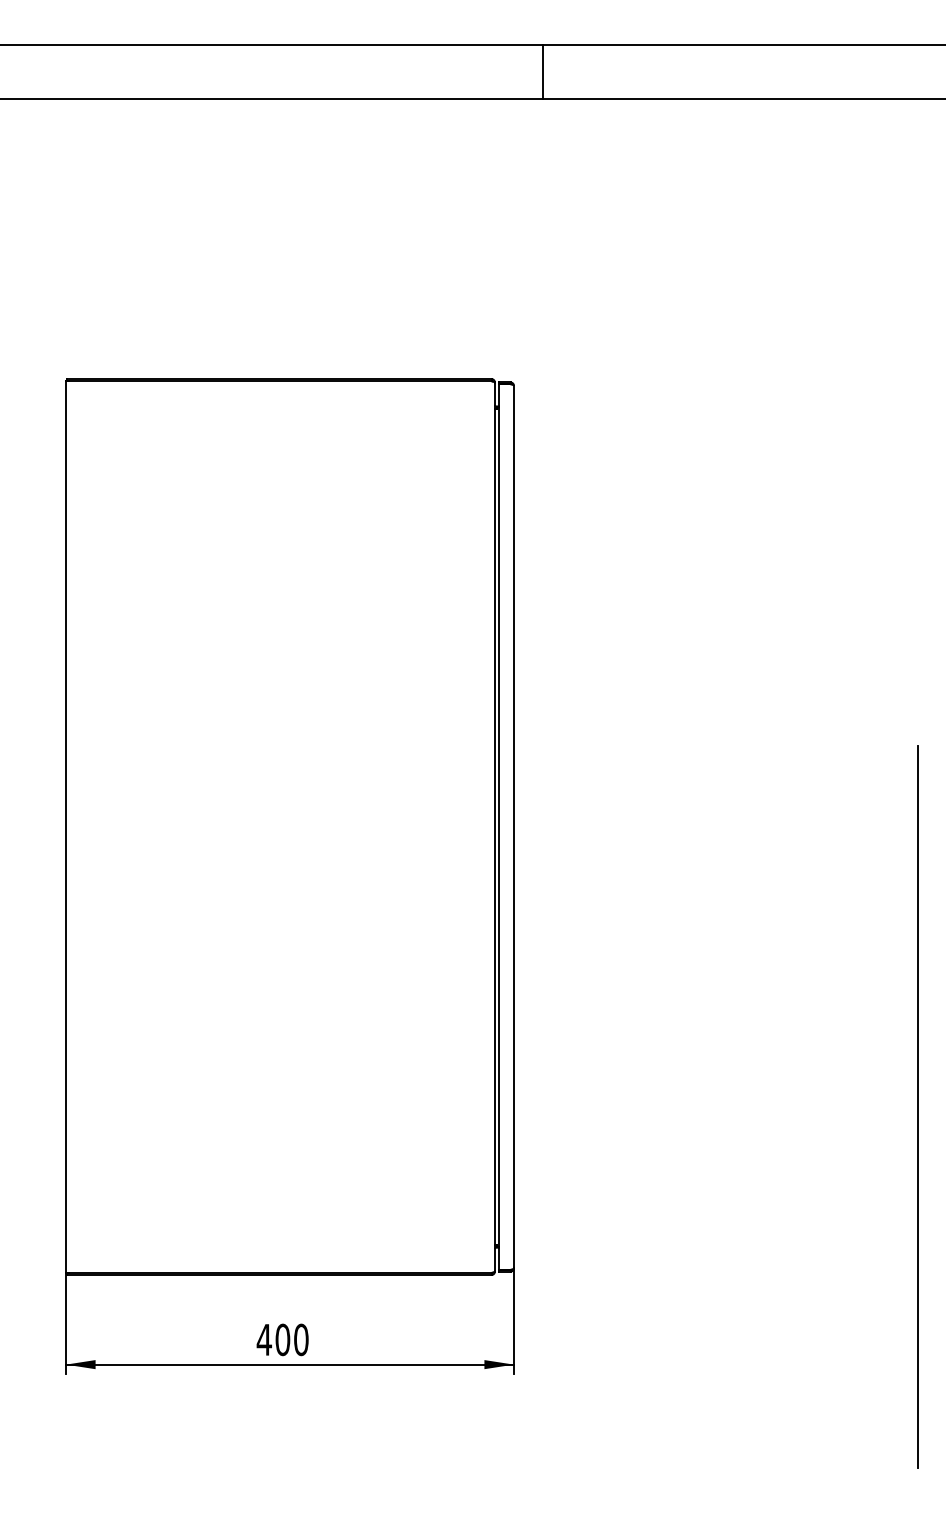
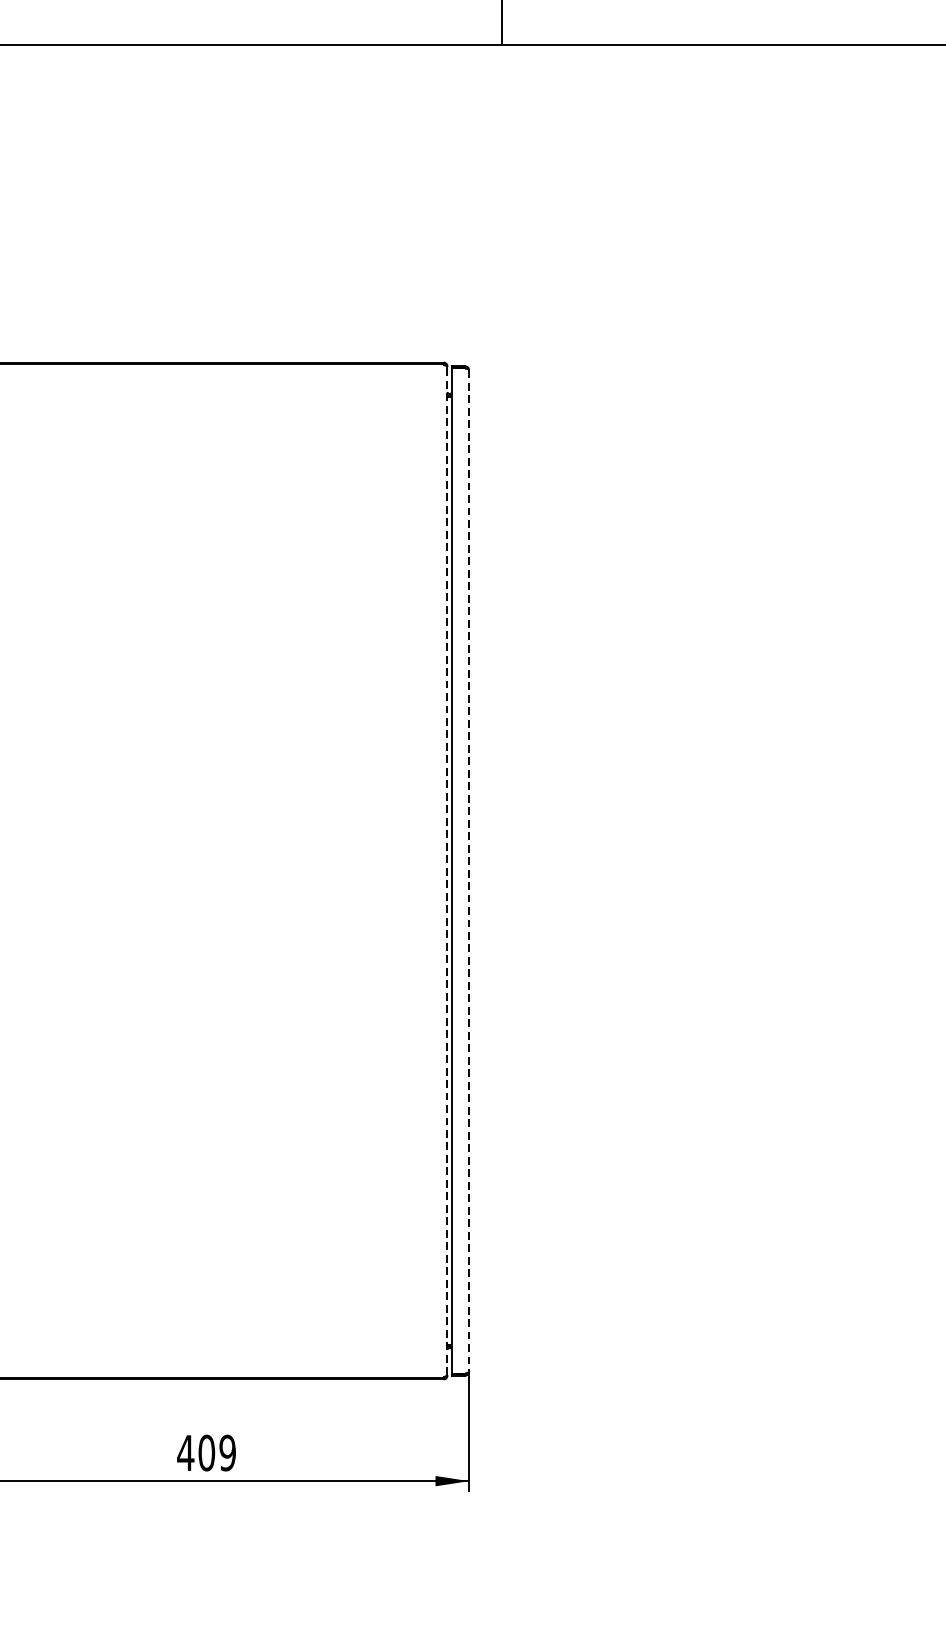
line: (494, 826) -> (446, 870), solid -> dashed
line: (513, 827) -> (468, 871), solid -> dashed
line: (917, 1106) -> (927, 1188), removed
text: (301, 1340) -> (227, 1453), 400 -> 409

